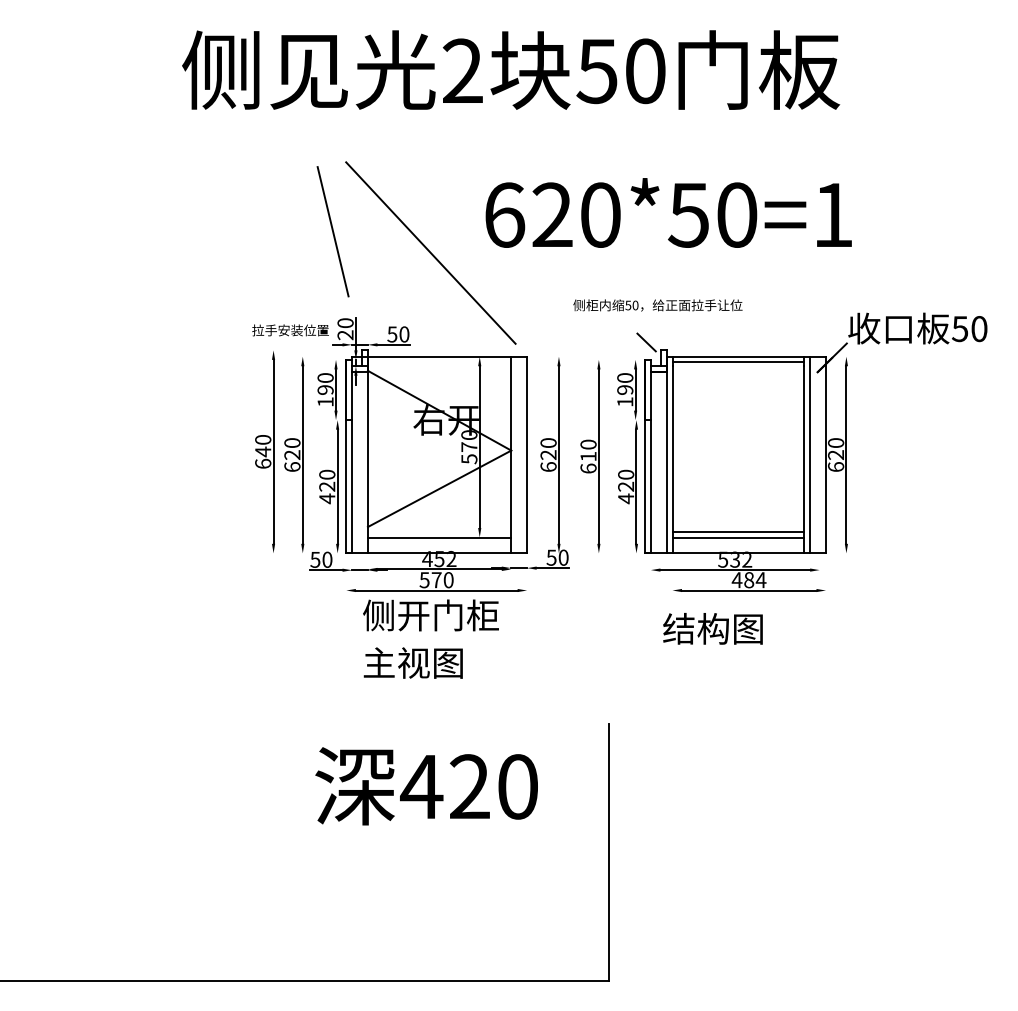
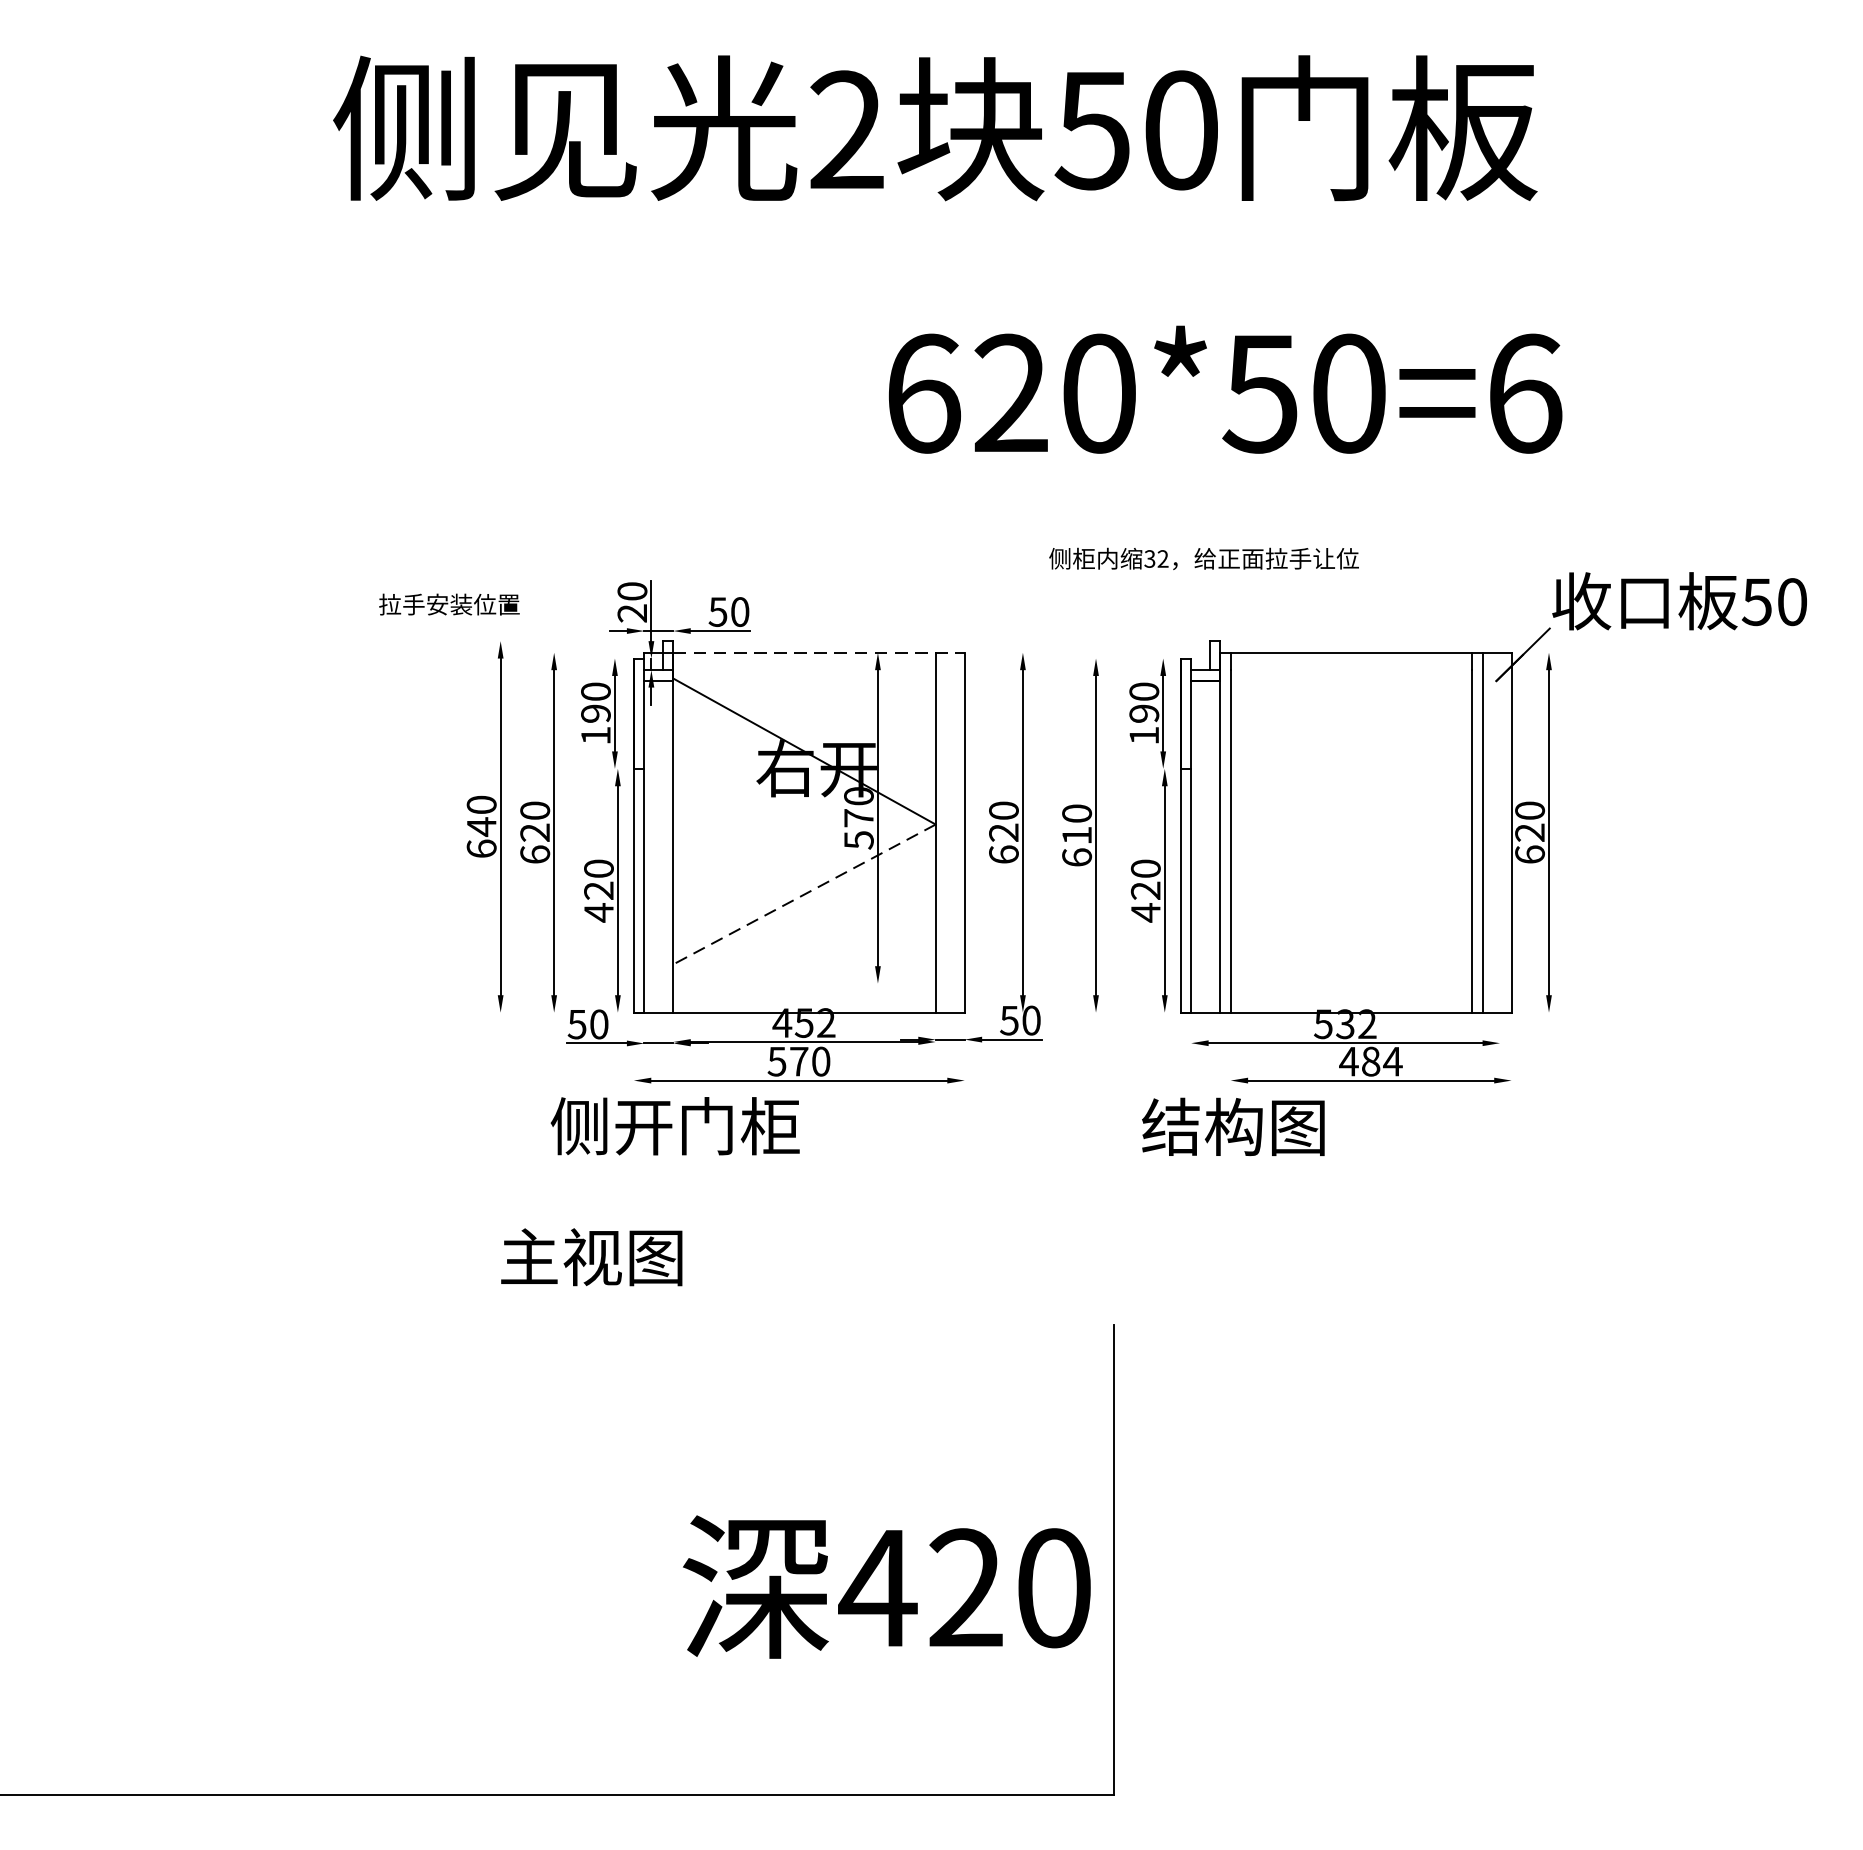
text: (833, 214) -> (1525, 392), 620*50=1 -> 620*50=6
line: (332, 231) -> (608, 423), removed
line: (430, 252) -> (787, 462), removed
text: (631, 305) -> (1155, 559), 50 -> 32
text: (290, 330) -> (449, 604), moved
line: (646, 342) -> (1183, 626), removed
line: (447, 356) -> (818, 652), solid -> dashed
line: (738, 362) -> (1351, 663), removed
line: (439, 489) -> (804, 895), solid -> dashed
line: (738, 531) -> (1351, 972), removed
line: (439, 537) -> (804, 983), removed
line: (738, 537) -> (1351, 983), removed
text: (430, 615) -> (674, 1126), moved
text: (712, 628) -> (1232, 1126), moved
text: (412, 662) -> (590, 1256), moved
text: (426, 786) -> (886, 1587), moved

